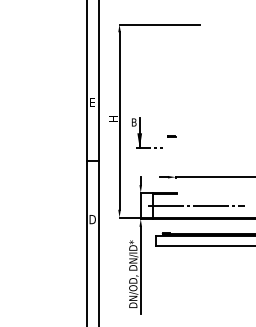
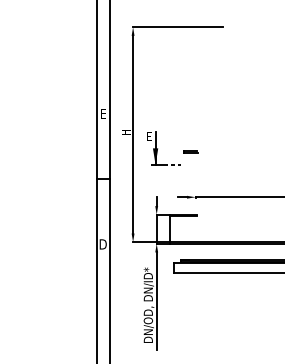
text: (134, 121) -> (149, 135), B -> E
part: (172, 136) -> (191, 151), size x1.6
line: (196, 206) -> (218, 229), removed

